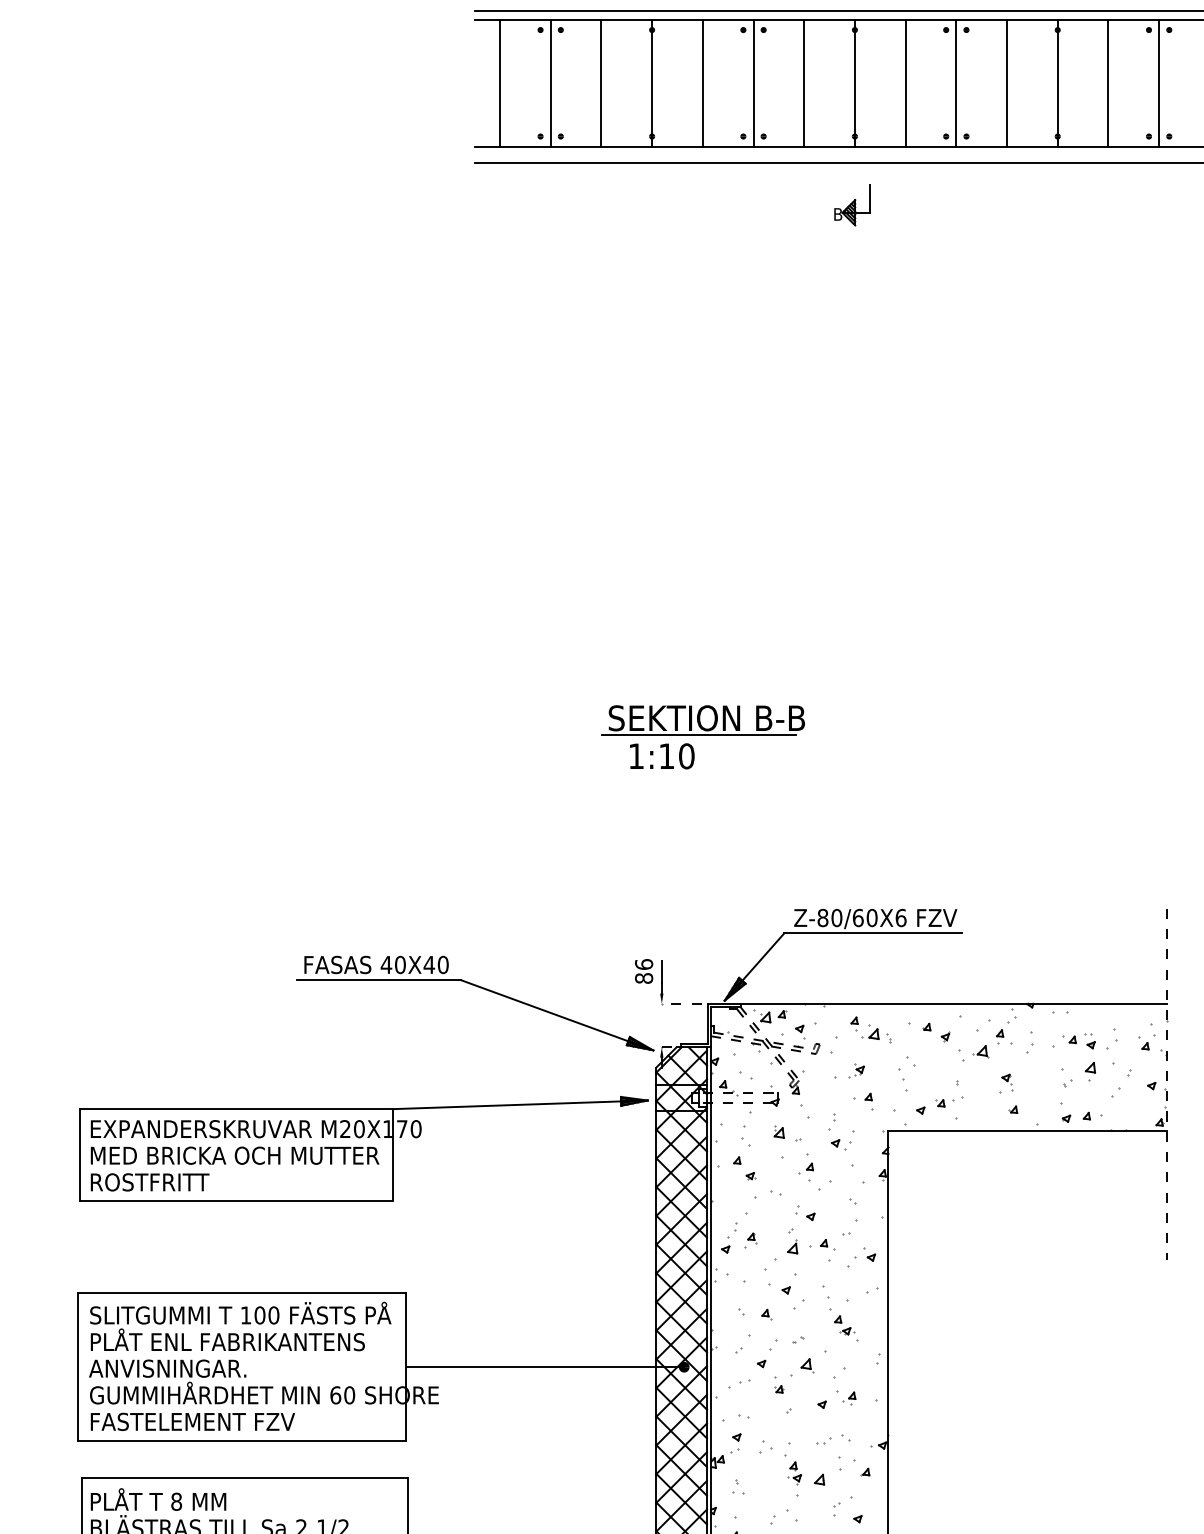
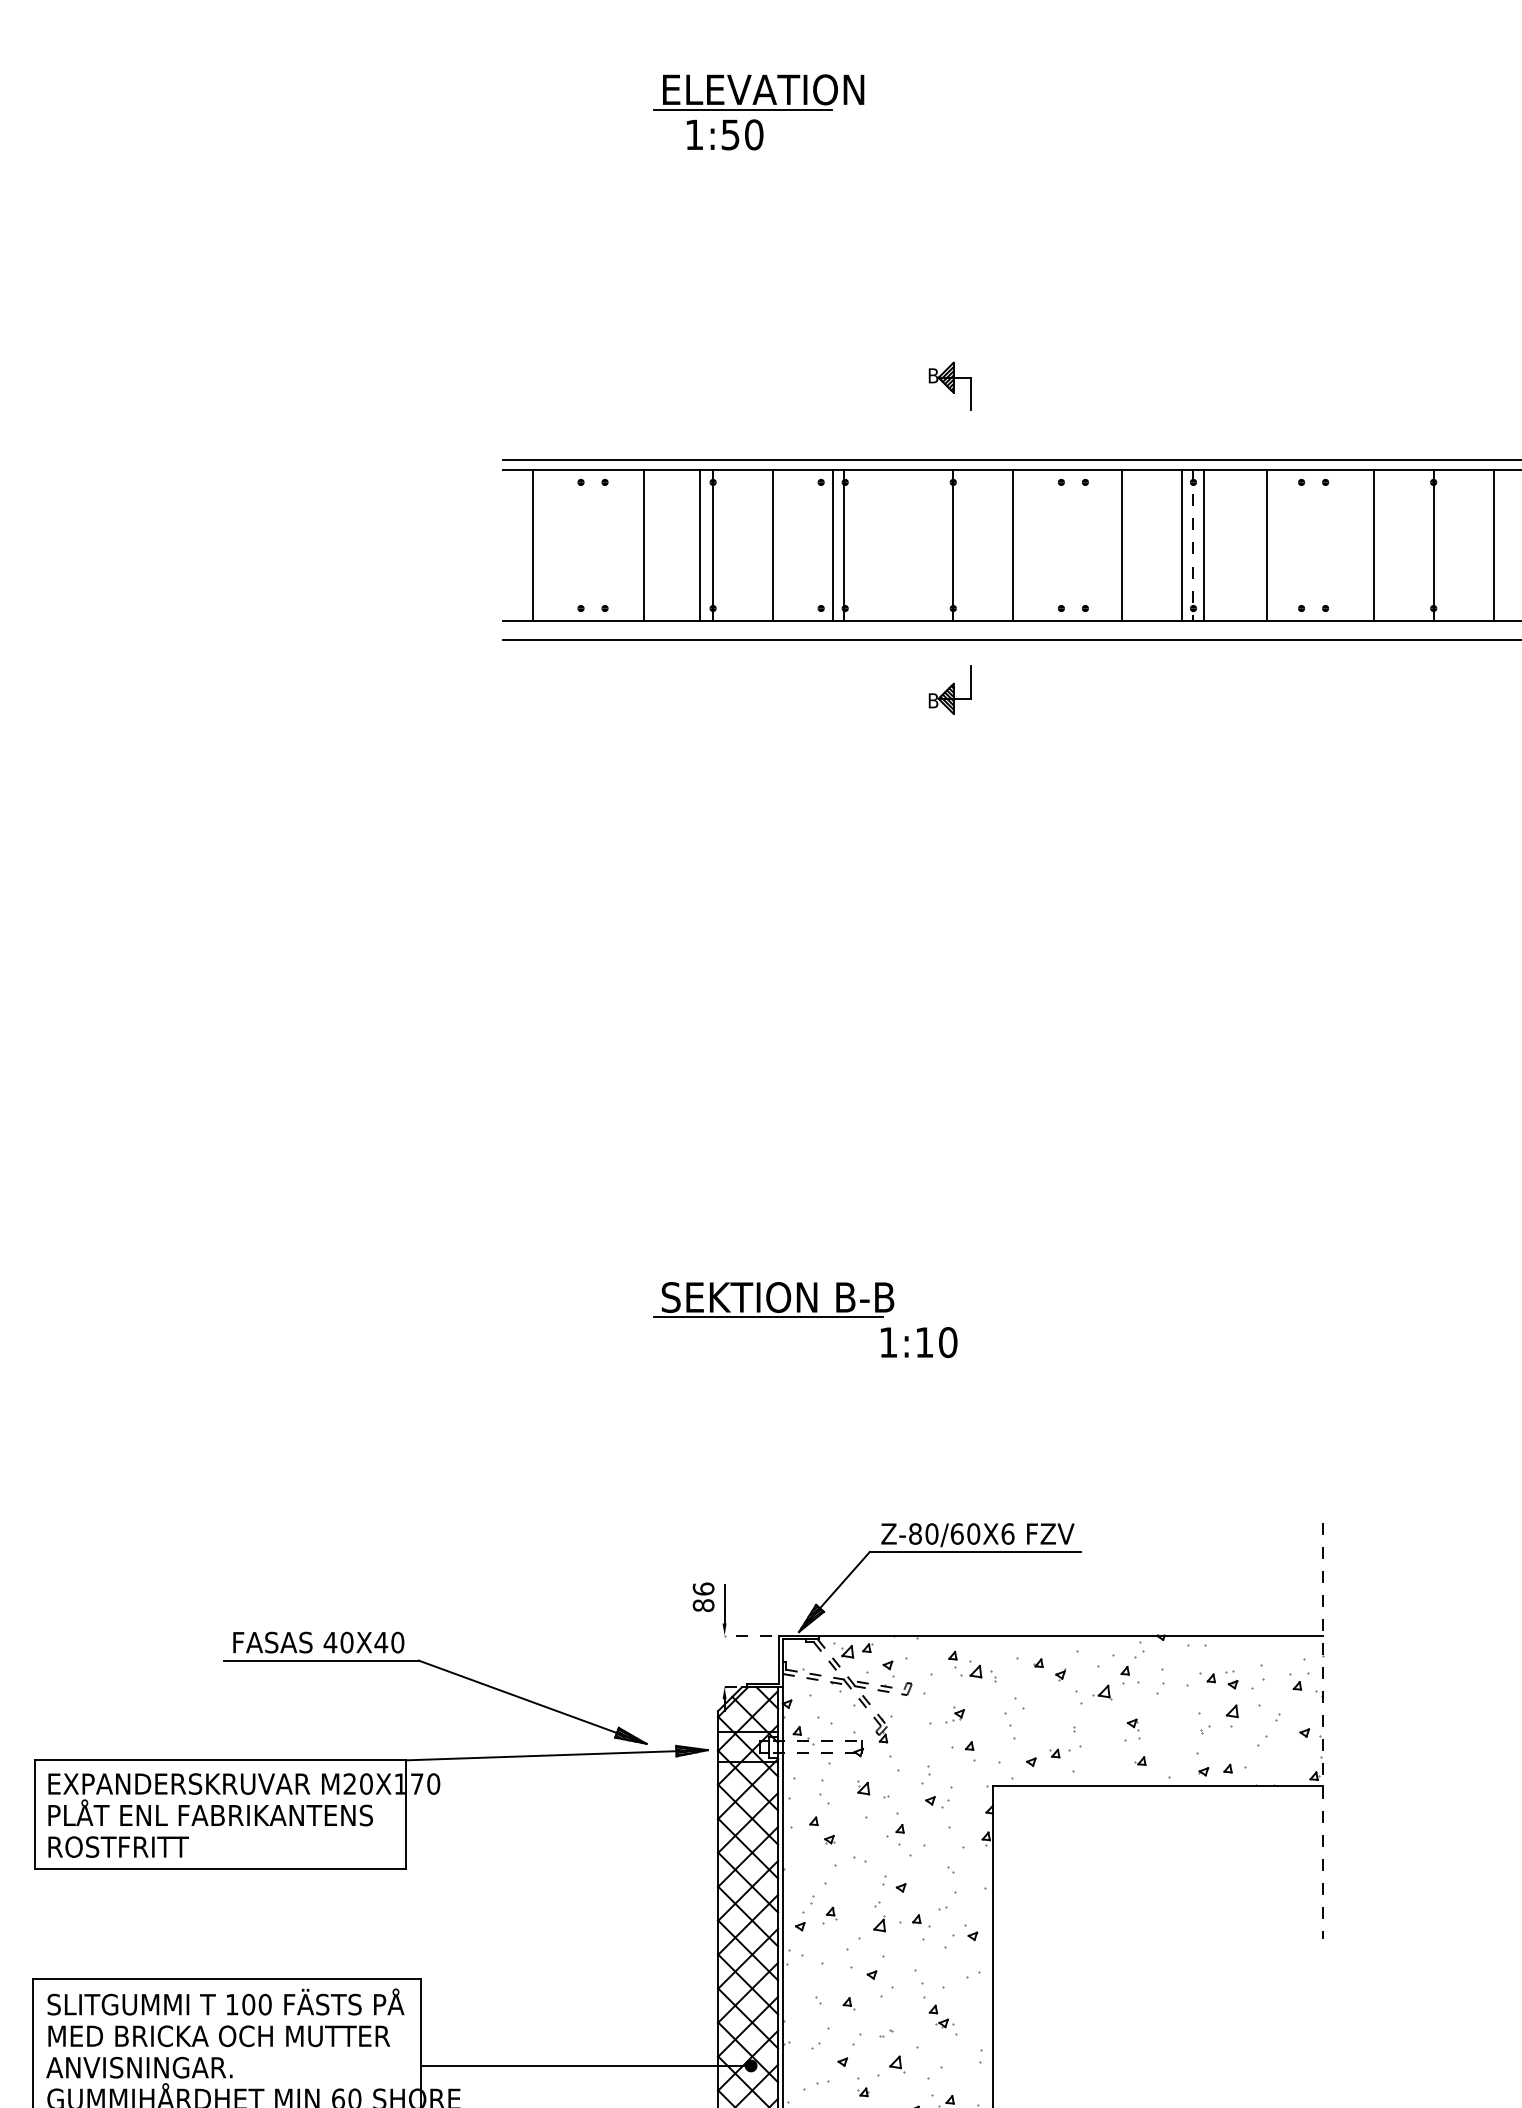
line: (551, 83) -> (644, 545), moved
line: (601, 83) -> (700, 545), moved
line: (804, 83) -> (844, 545), moved
line: (956, 83) -> (1122, 545), moved
line: (1007, 83) -> (1182, 545), moved
line: (1057, 83) -> (1193, 545), solid -> dashed
line: (1108, 83) -> (1203, 545), moved
line: (1159, 83) -> (1266, 545), moved
text: (662, 756) -> (919, 1342), moved
part: (481, 988) -> (442, 1670), moved
text: (236, 1153) -> (220, 1812), MED BRICKA OCH MUTTER -> PLÅT ENL FABRIKANTENS
text: (236, 1339) -> (220, 2033), PLÅT ENL FABRIKANTENS -> MED BRICKA OCH MUTTER

